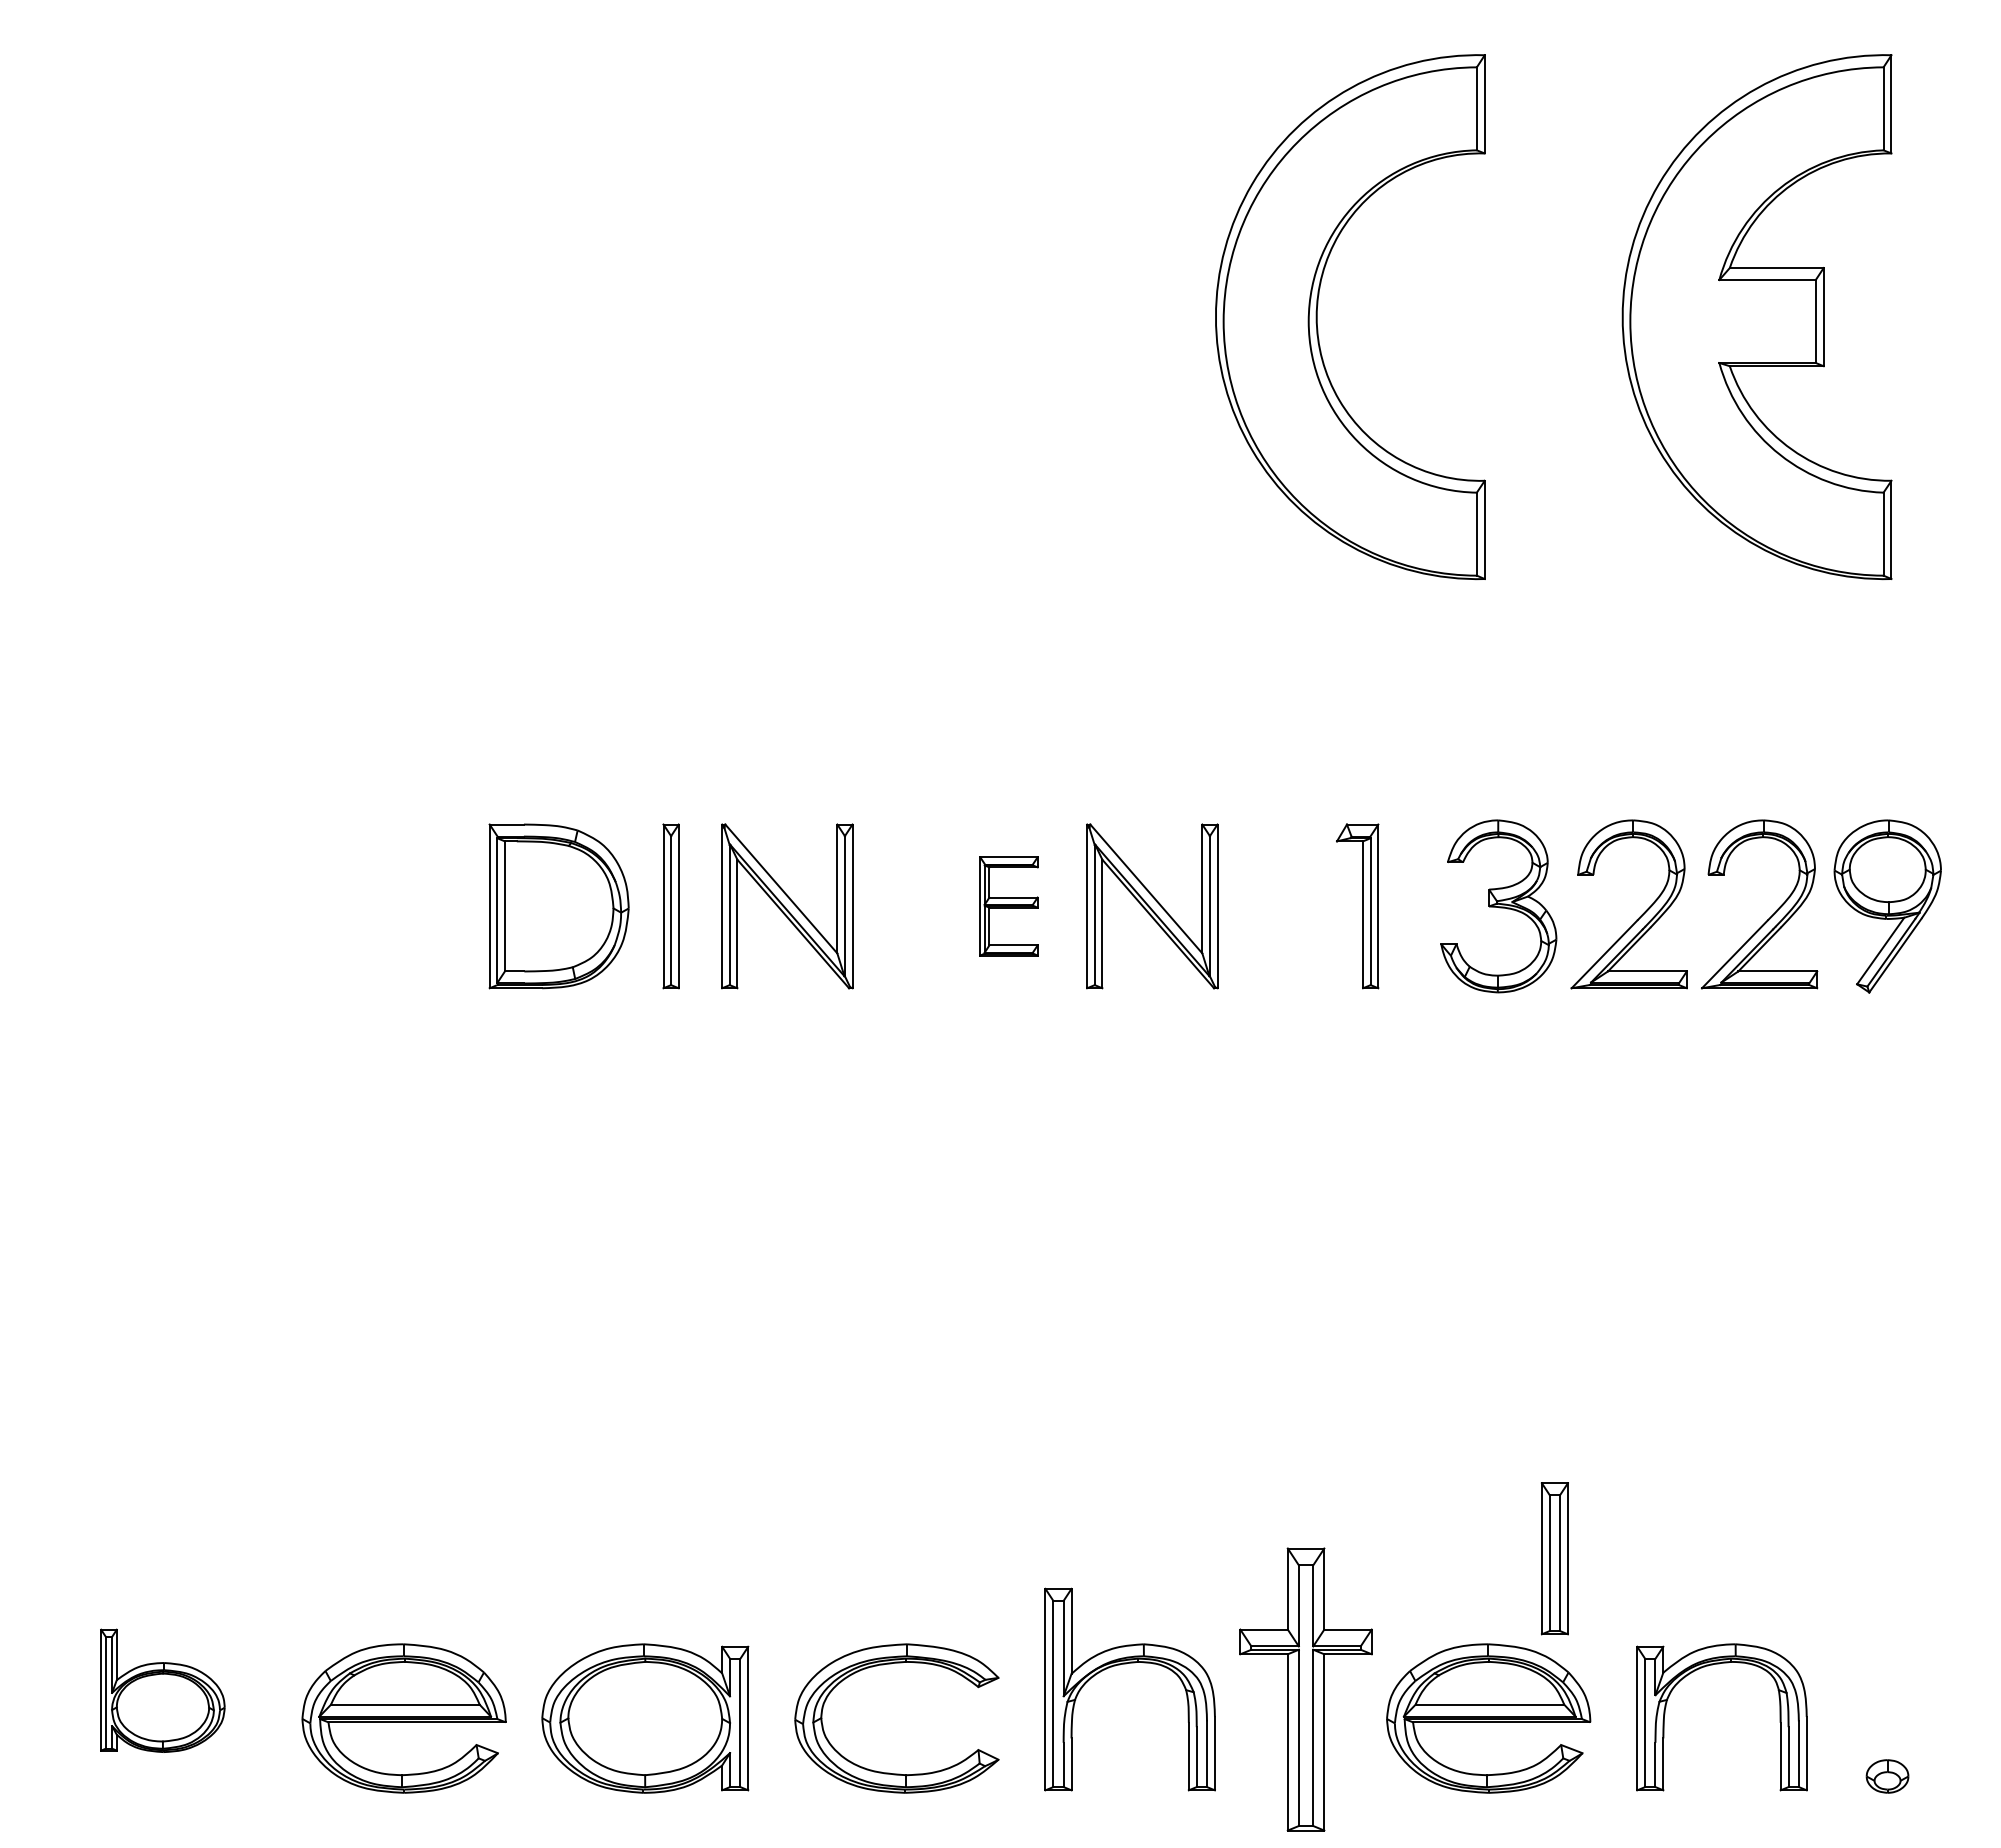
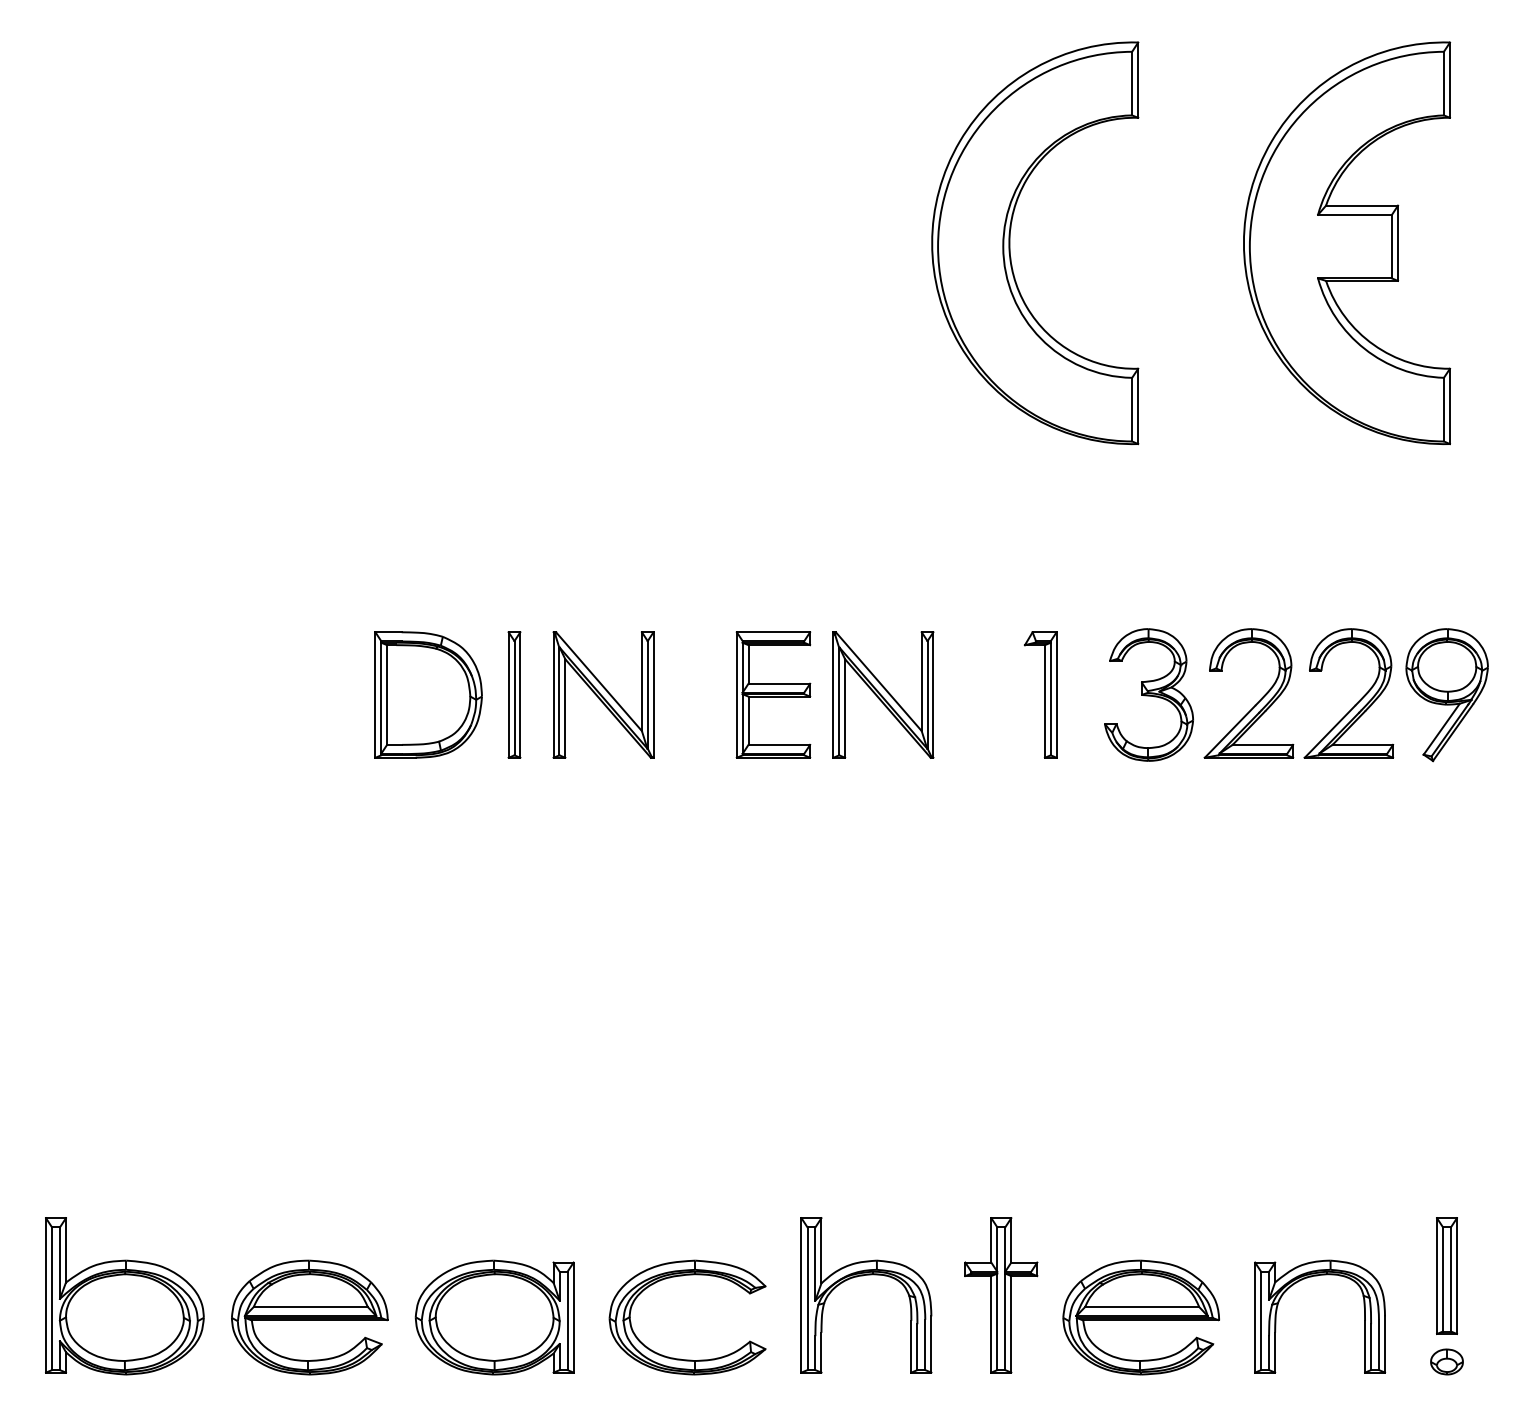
part: (1008, 905) -> (773, 694), size x1.67
part: (1554, 1557) -> (1446, 1275), moved
part: (1306, 1689) -> (1001, 1295), size x0.71
part: (162, 1691) -> (124, 1296), size x1.67

